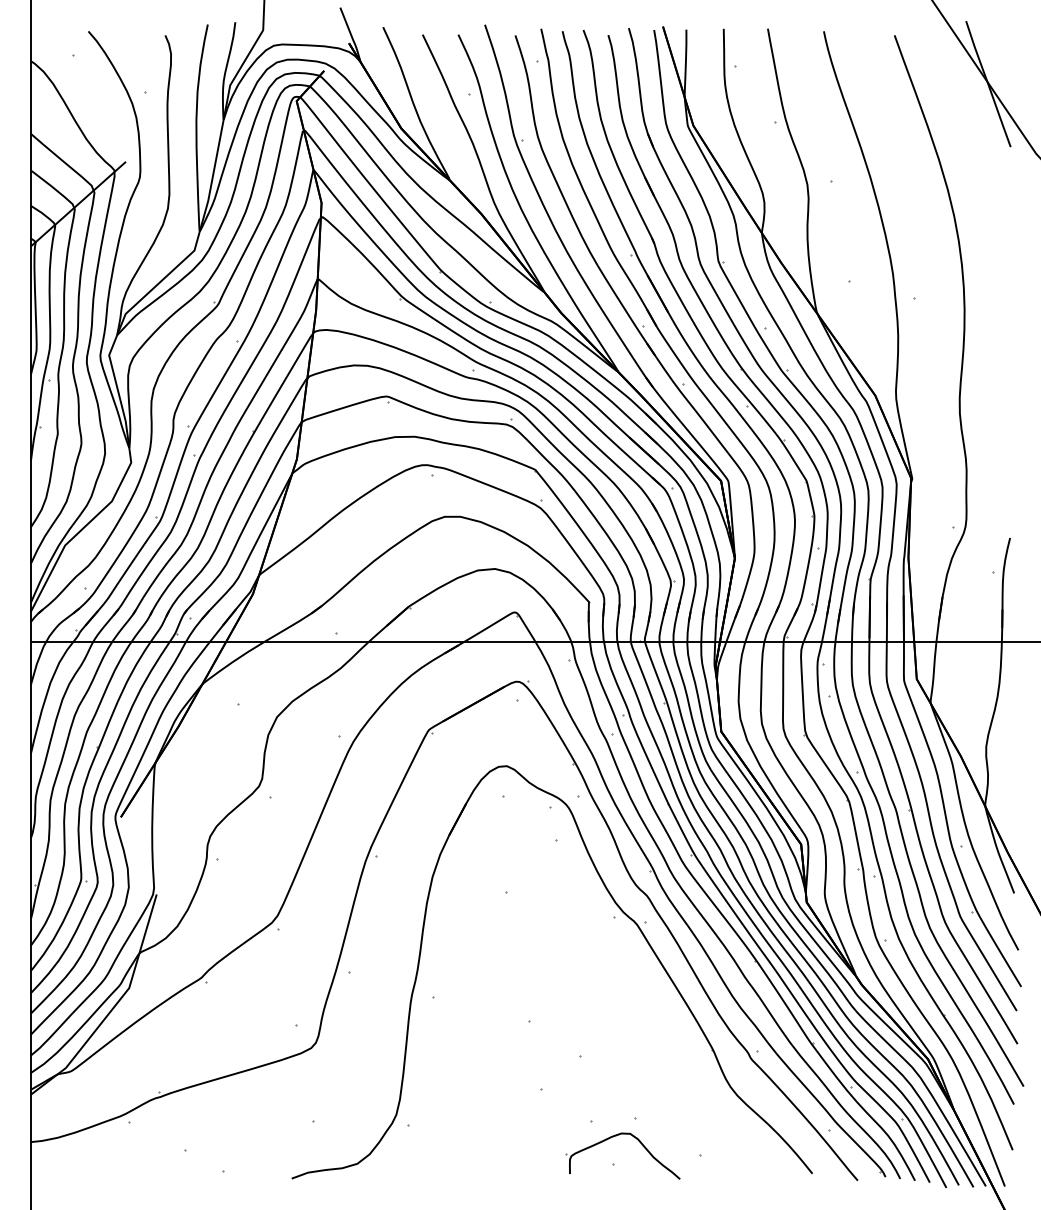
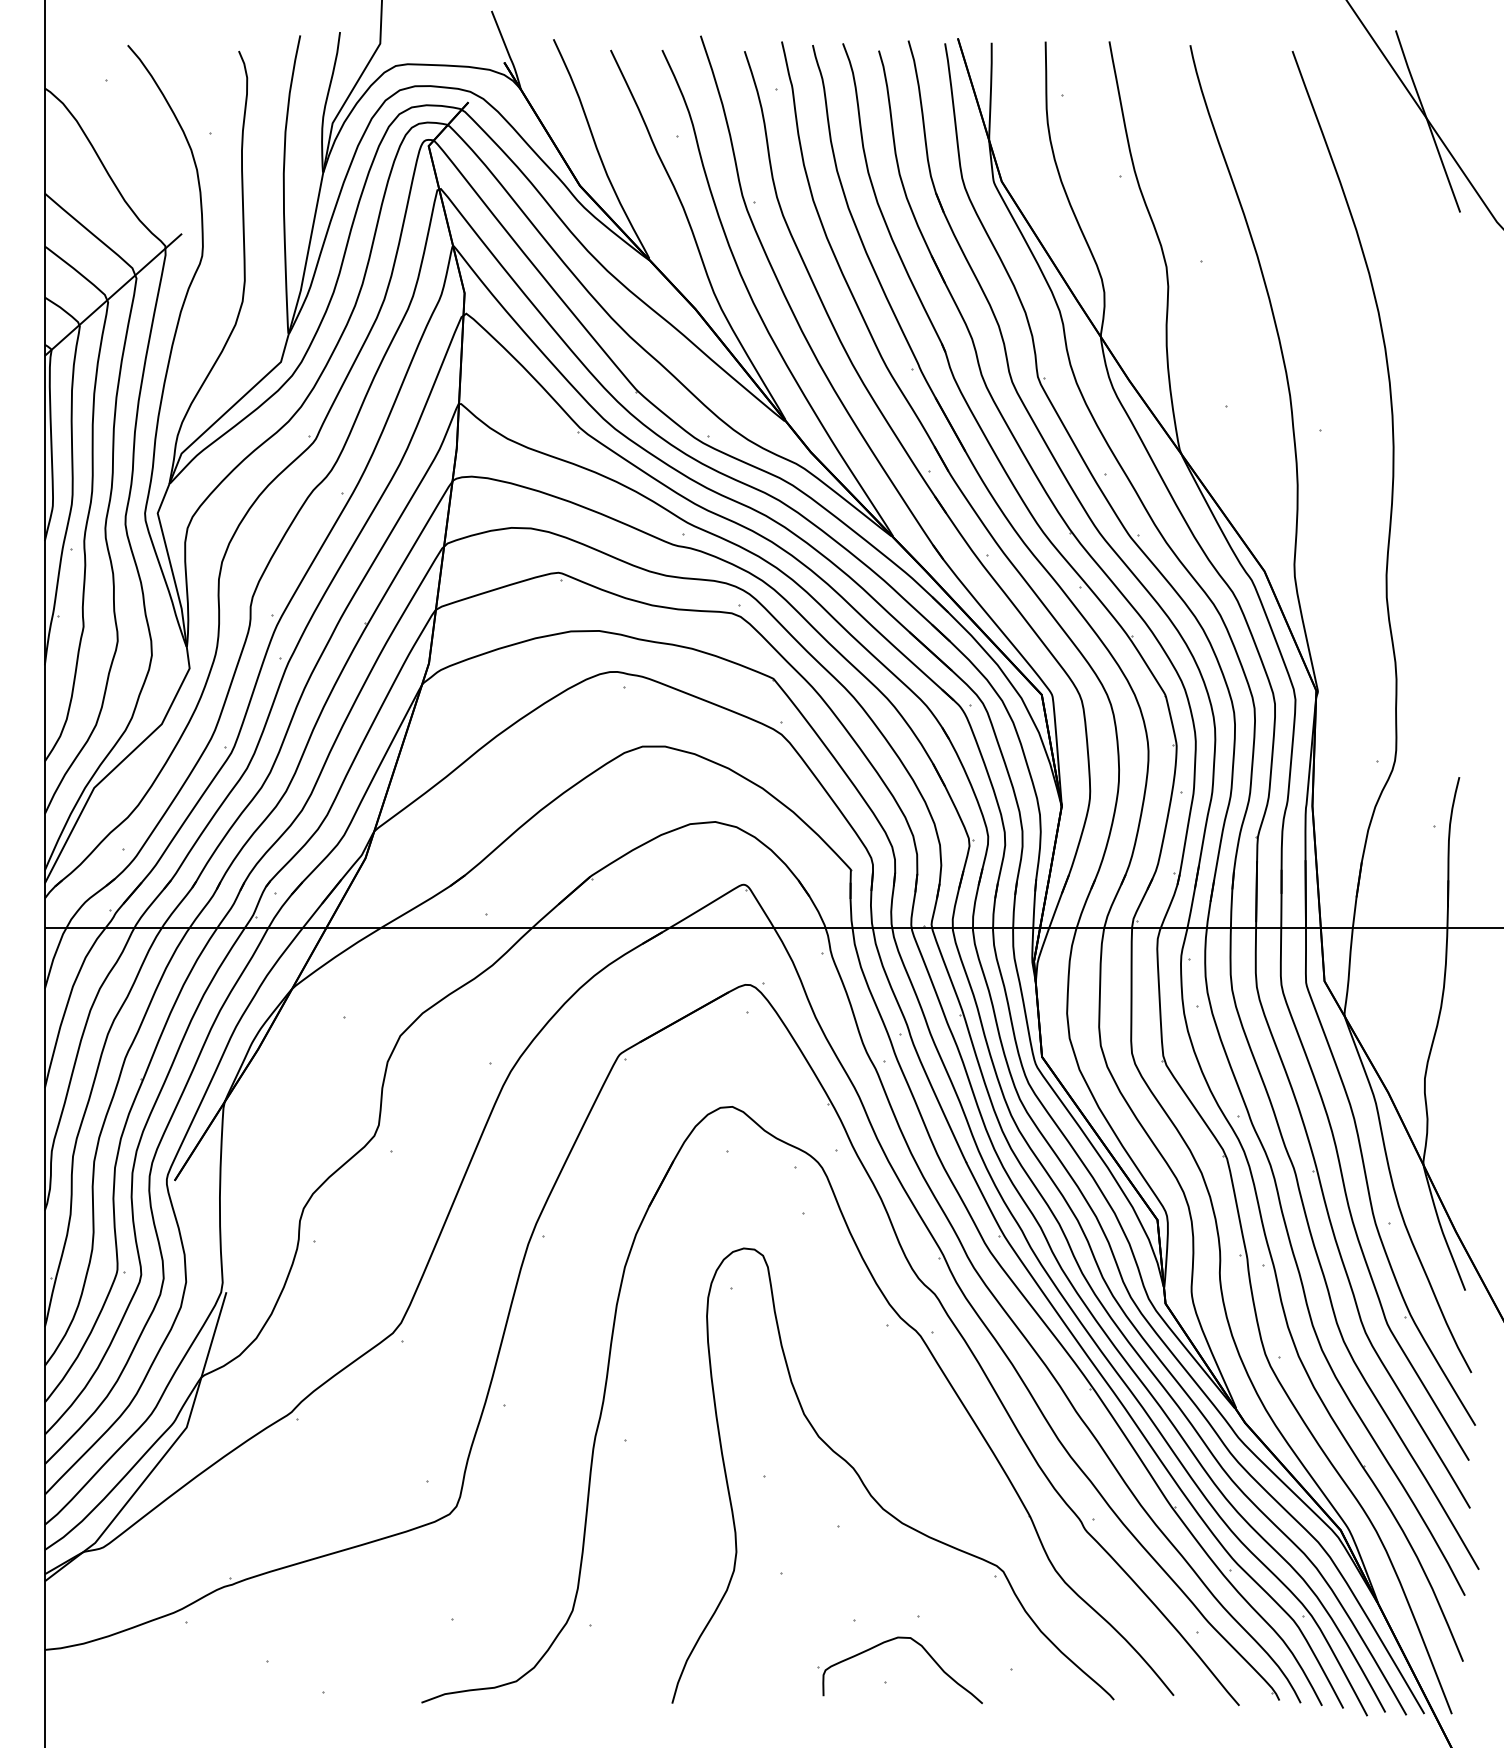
part: (602, 1032) -> (870, 1491), added

